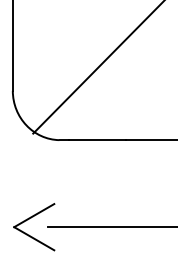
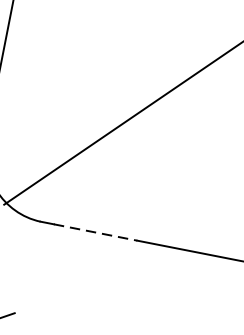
line: (97, 140) -> (95, 233), solid -> dashed

